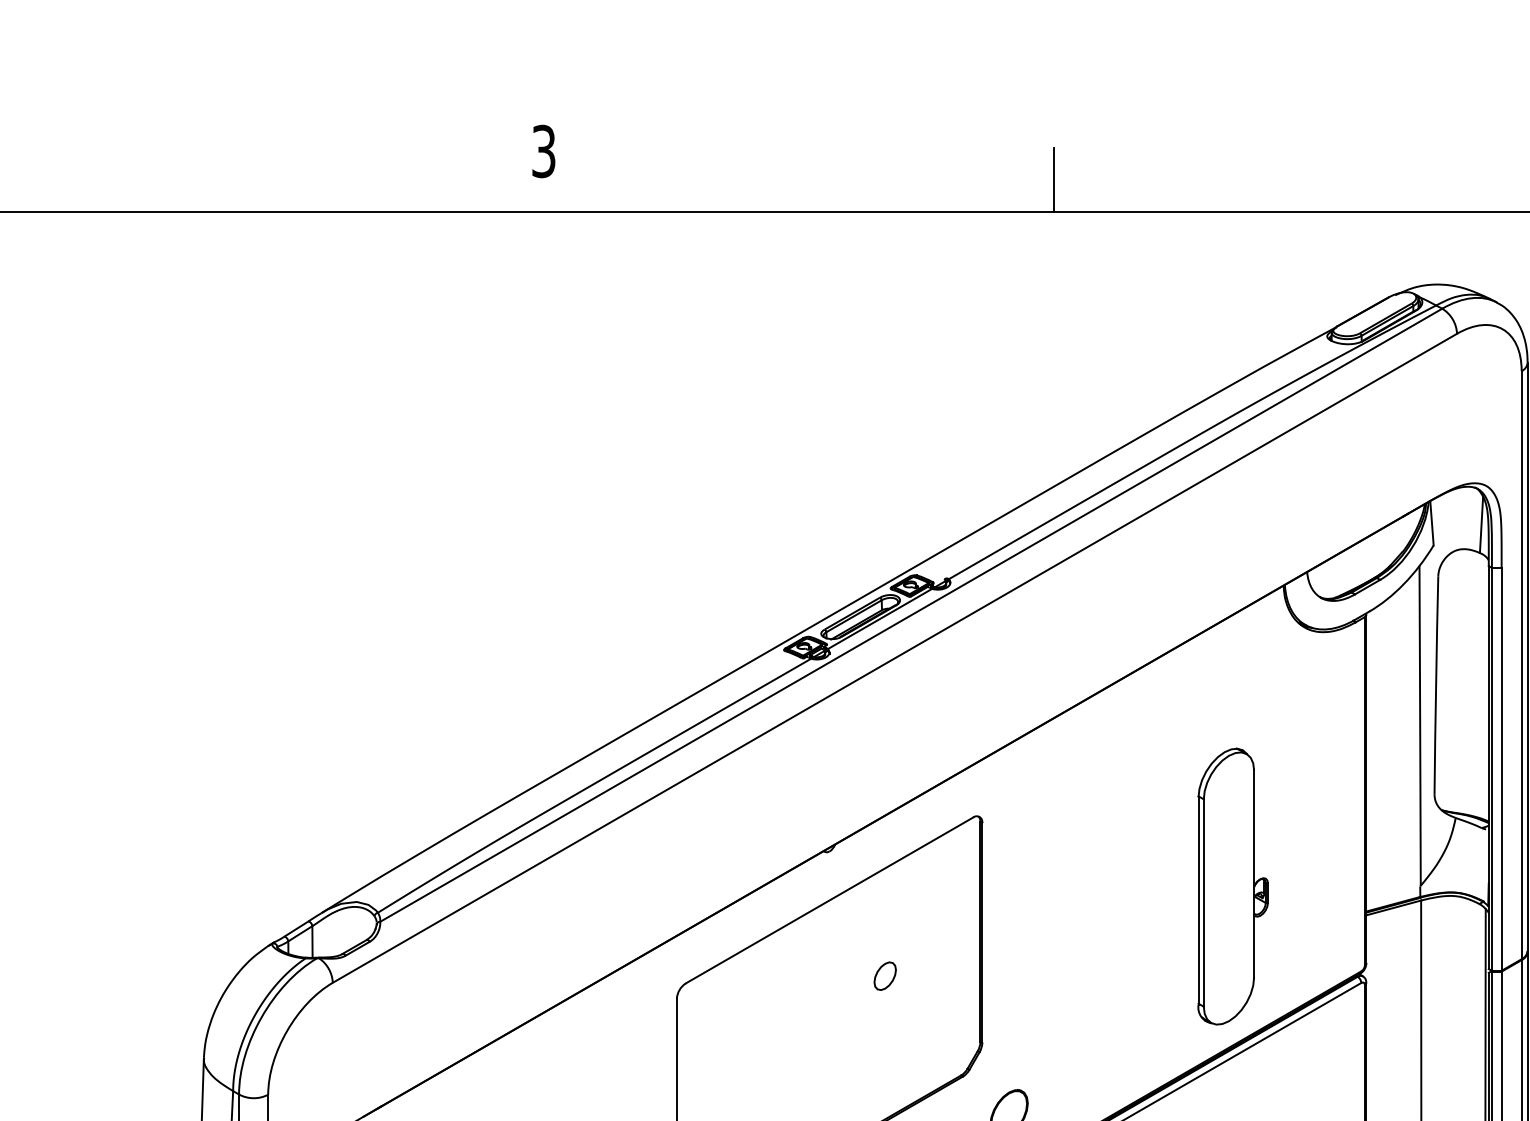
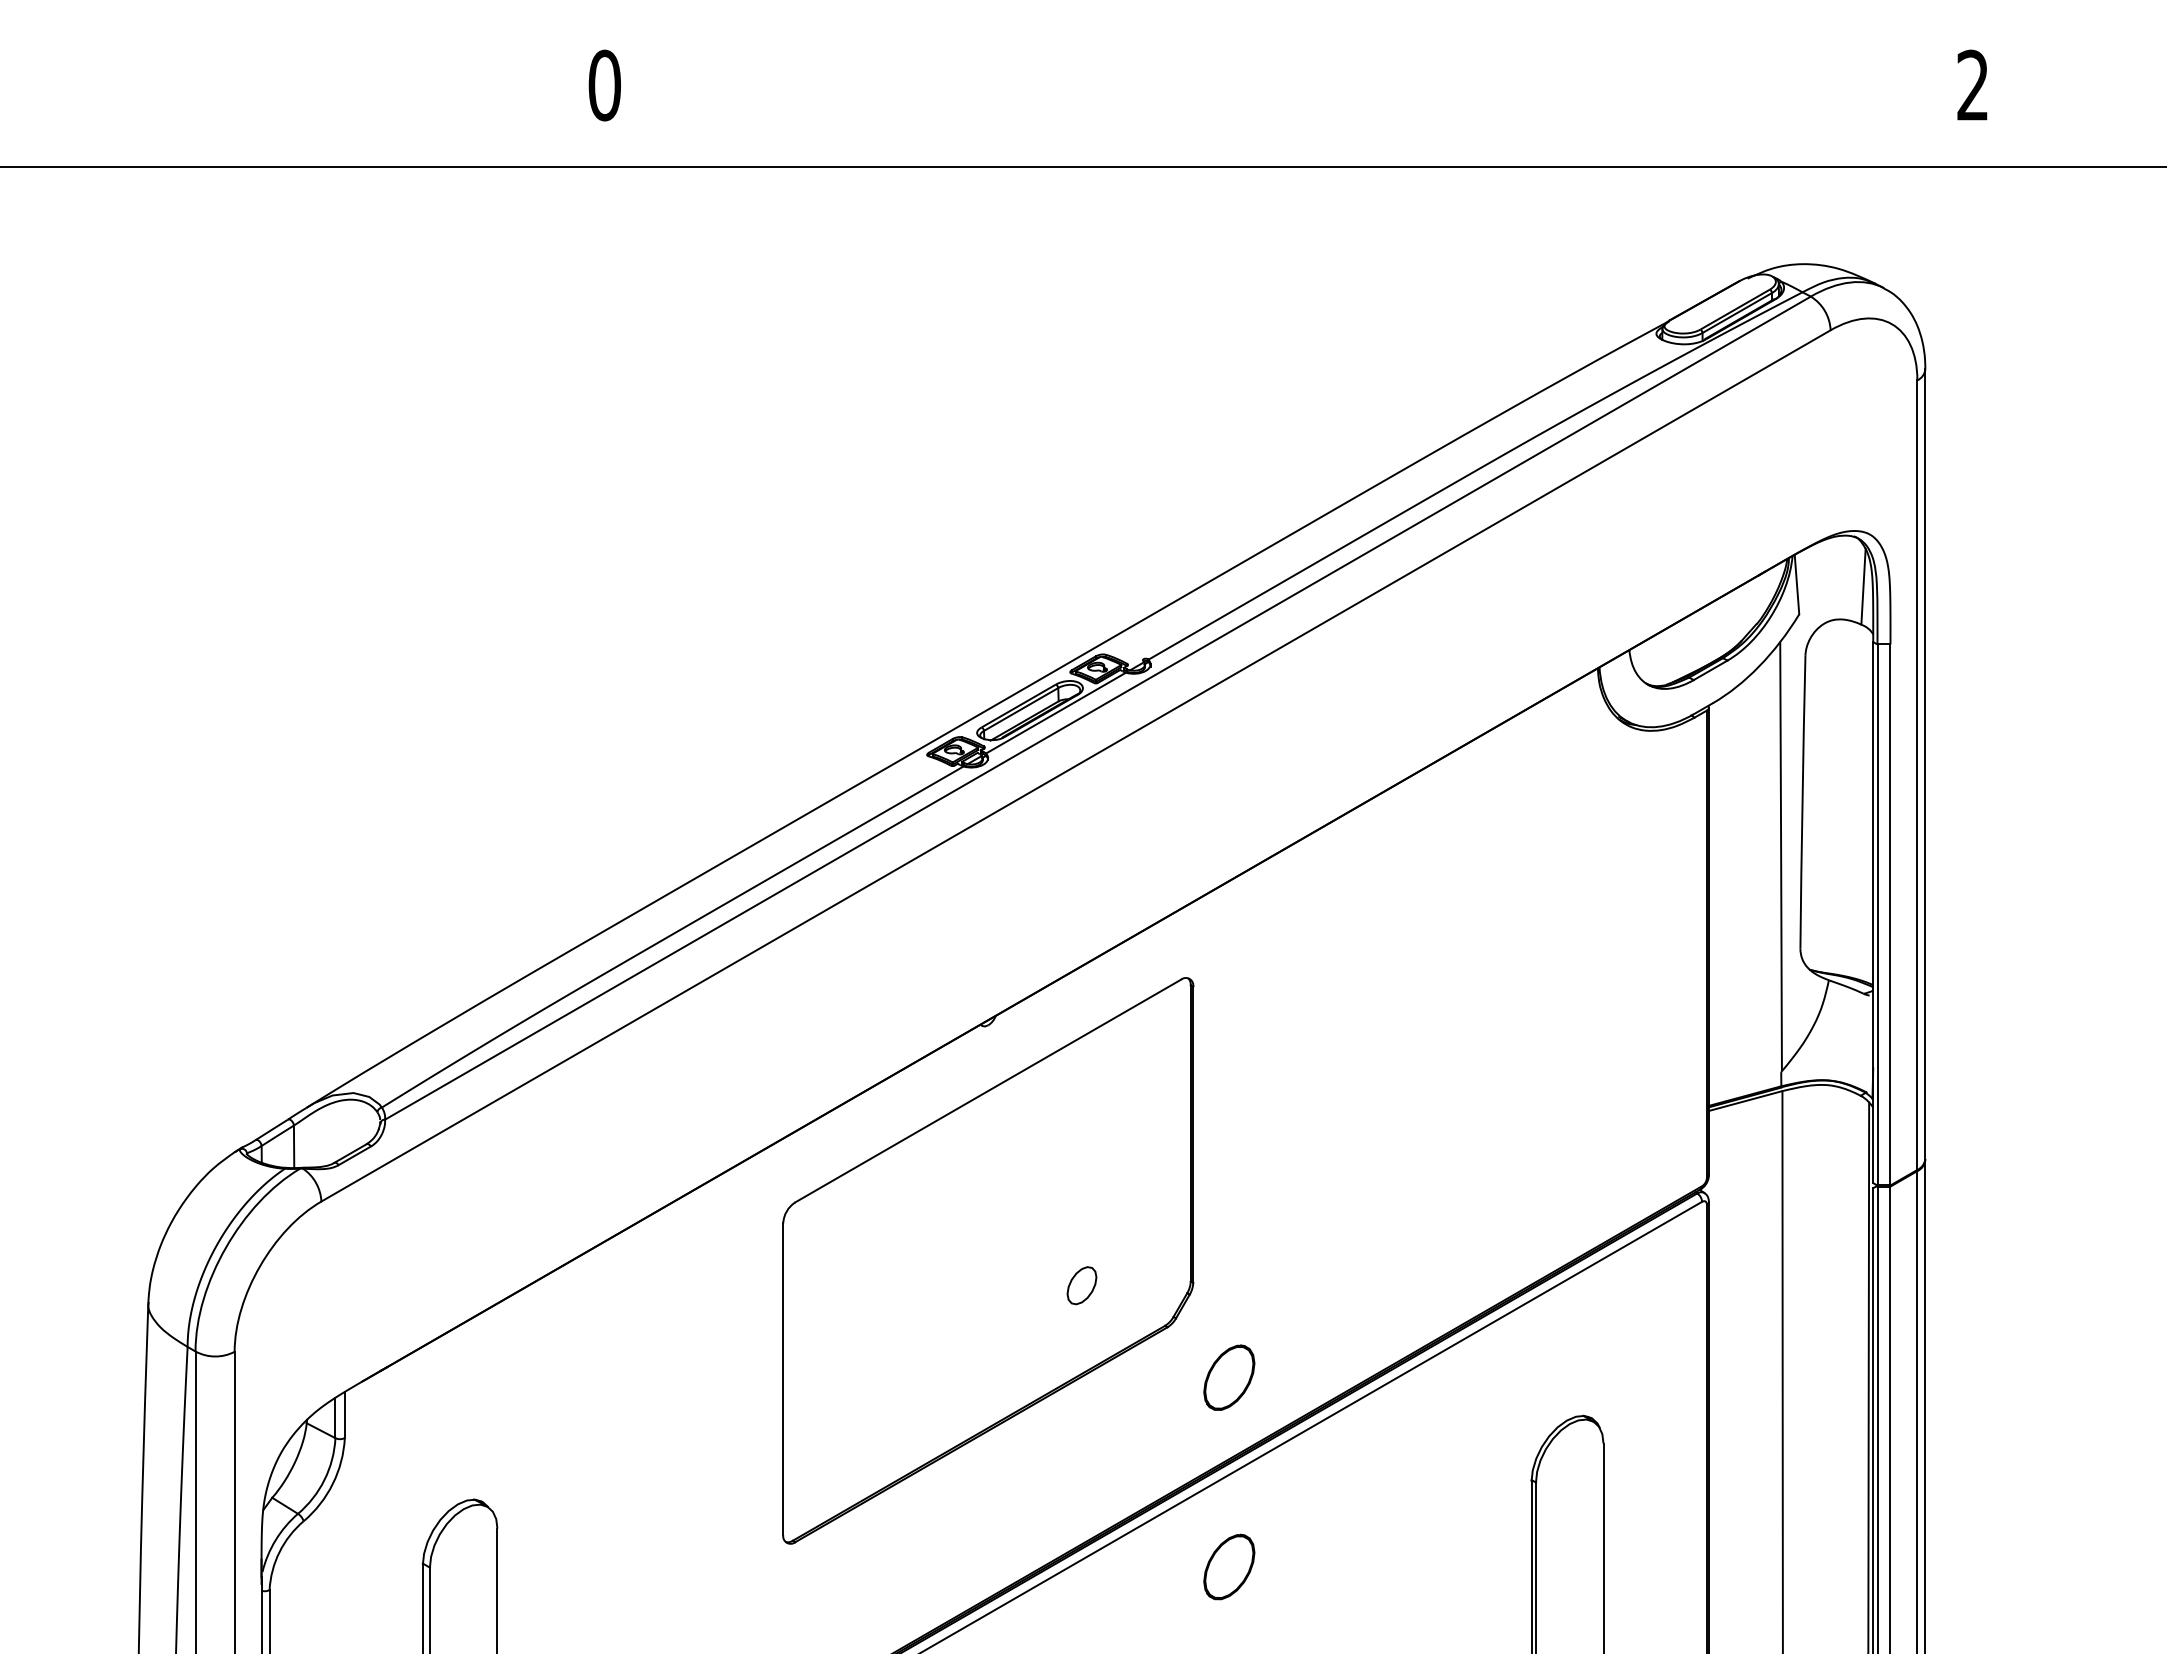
text: (543, 151) -> (604, 85), 3 -> 0
line: (1053, 179) -> (1289, 123), removed
part: (1232, 886) -> (1529, 1072), removed
part: (884, 976) -> (1081, 1285), moved

